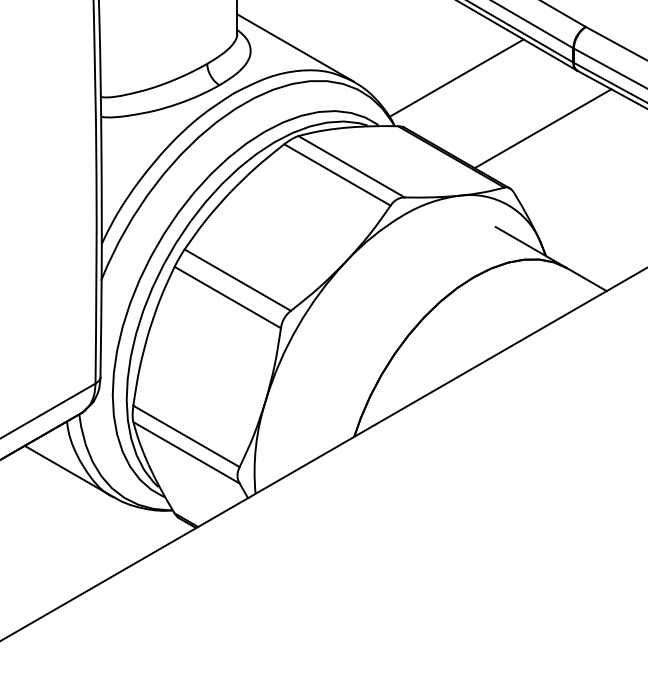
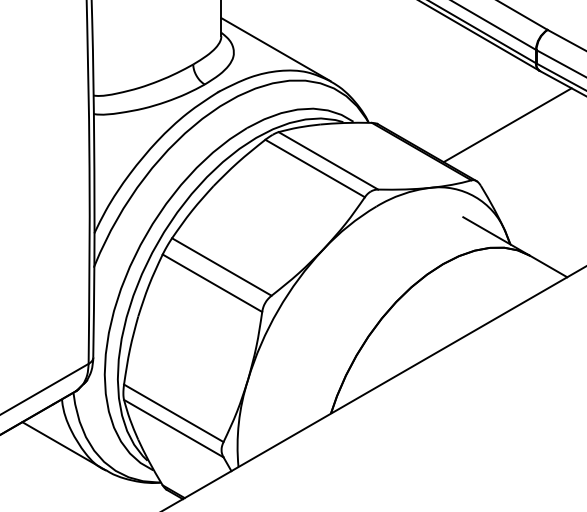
line: (456, 77) -> (426, 77), removed

